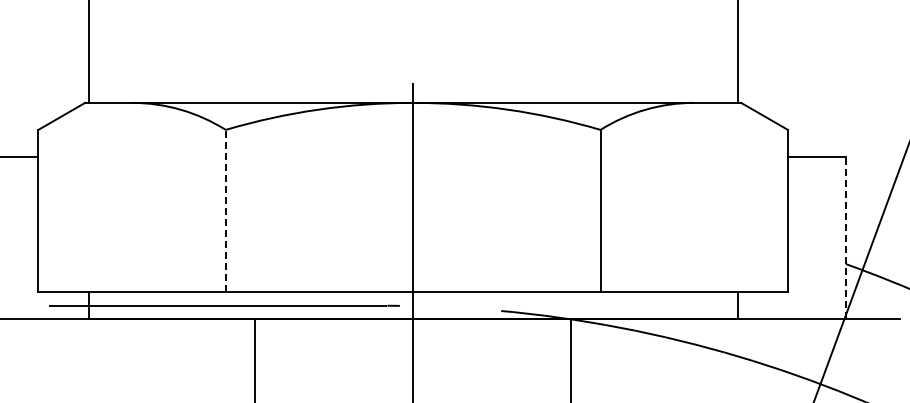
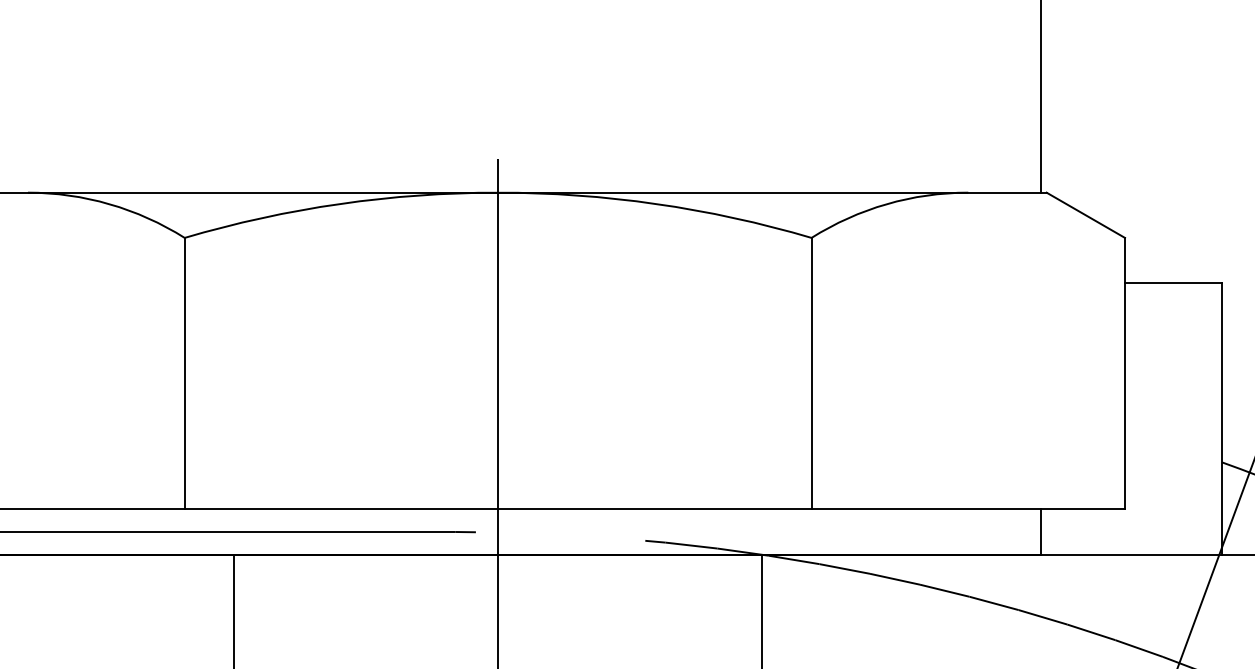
line: (225, 210) -> (184, 372), dashed -> solid
line: (845, 237) -> (1221, 417), dashed -> solid

